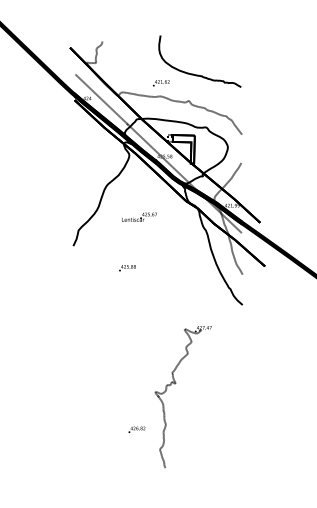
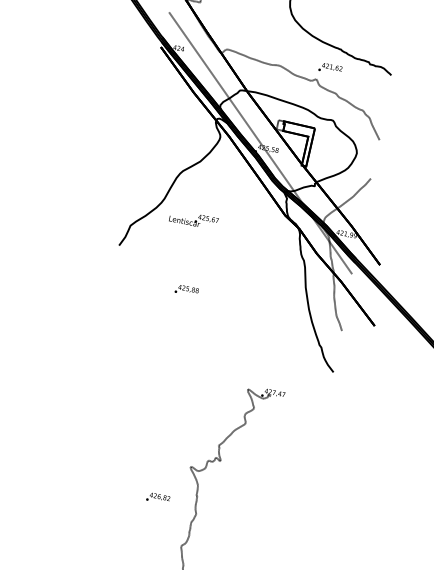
text: (161, 83) -> (330, 69), moved
text: (139, 216) -> (194, 218), moved
text: (136, 429) -> (157, 497), moved

